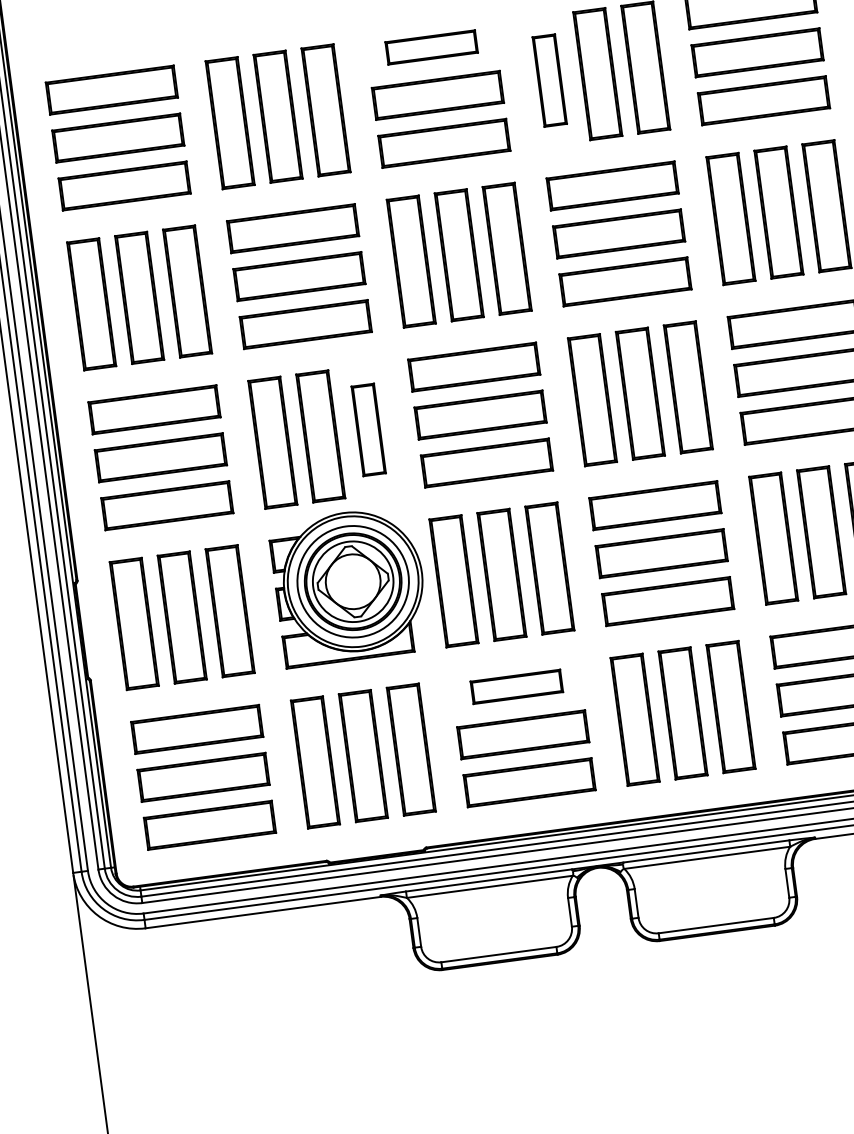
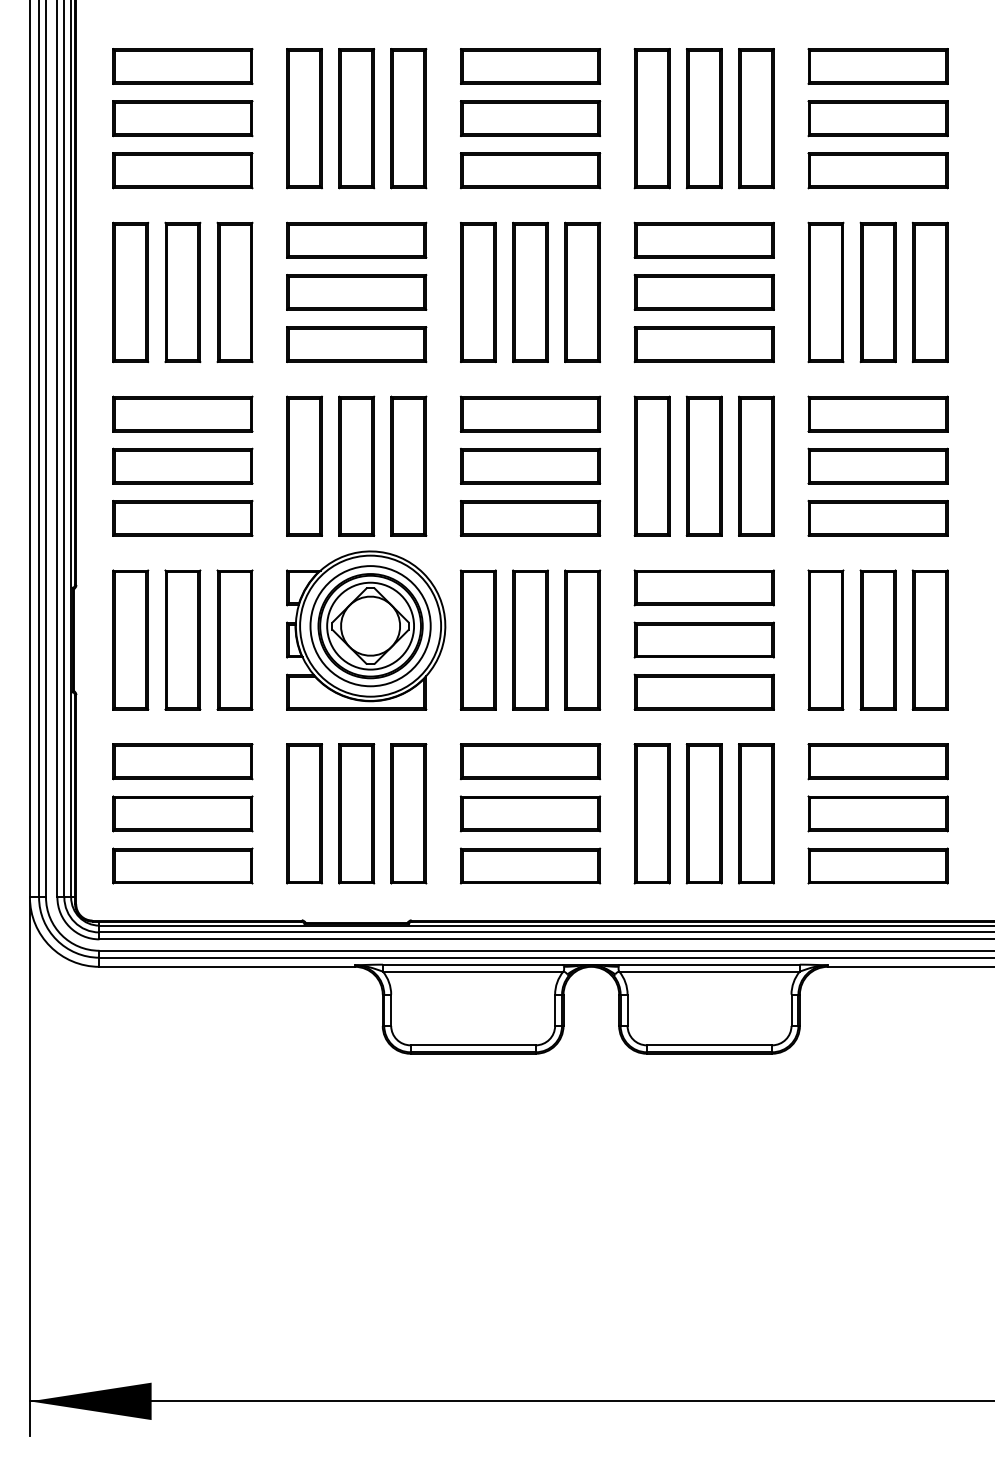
part: (431, 47) -> (530, 66), size x1.43
part: (549, 80) -> (651, 118), size x1.43
part: (368, 429) -> (408, 465), size x1.43
part: (516, 686) -> (530, 761), size x1.43

